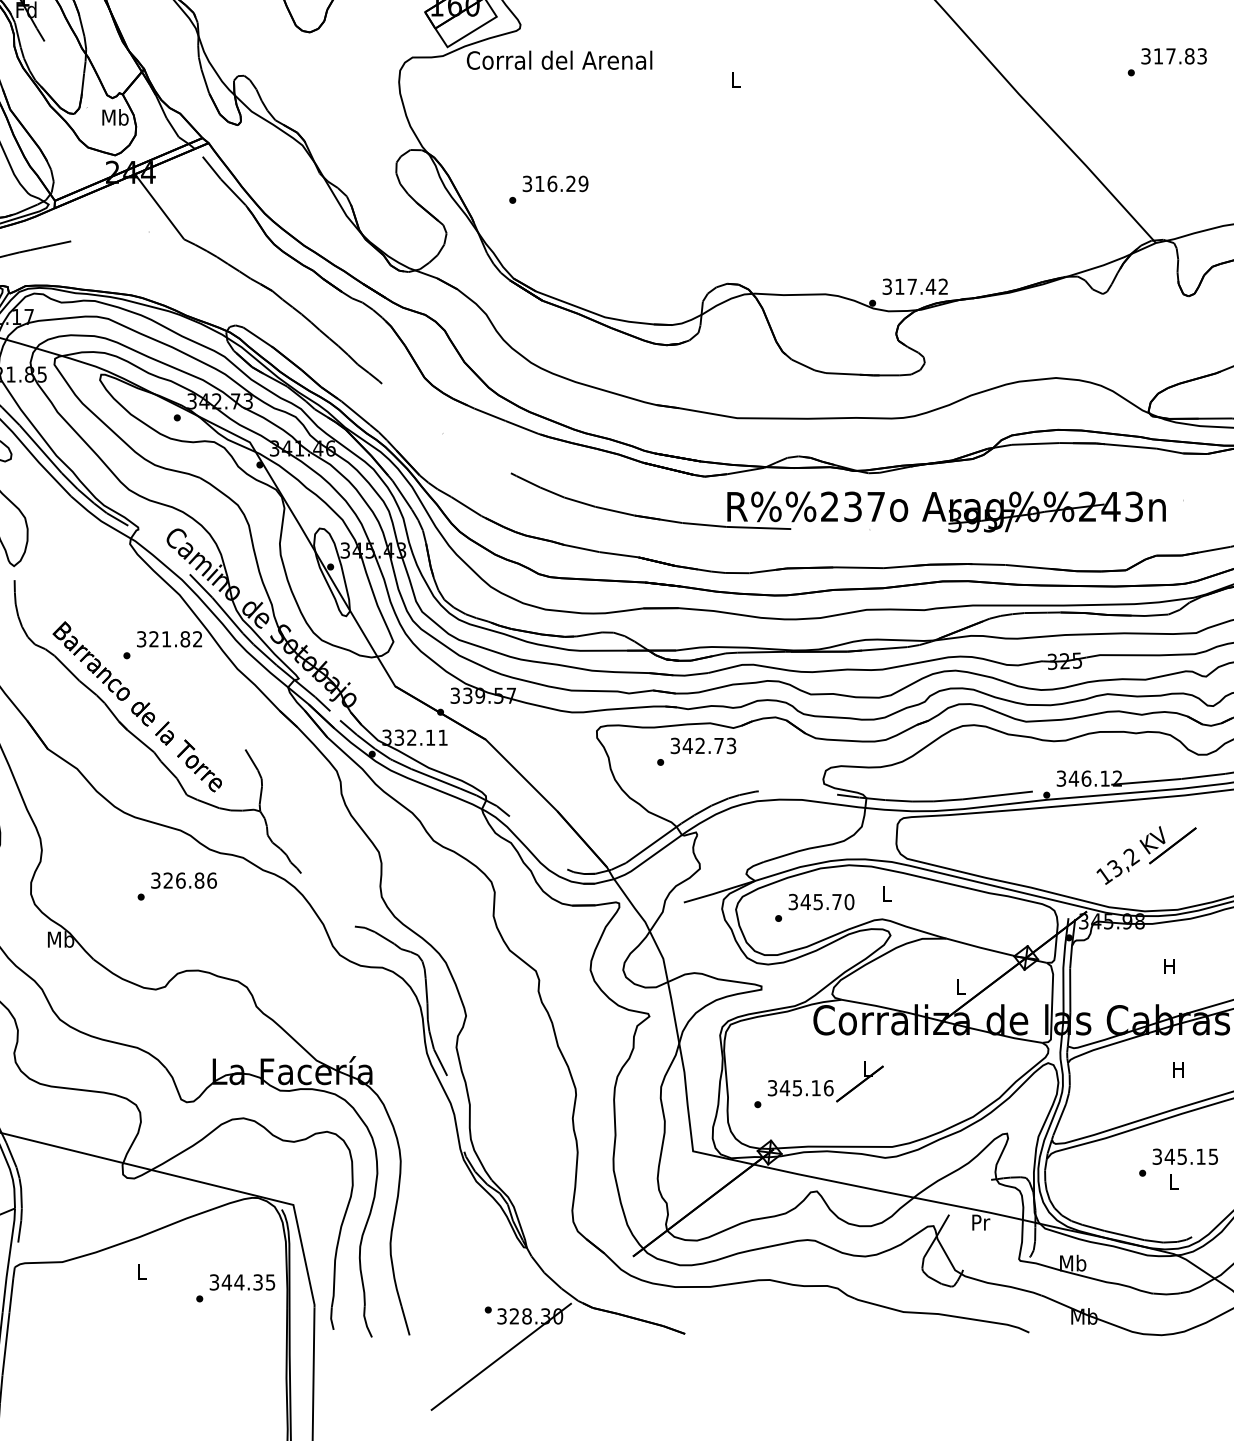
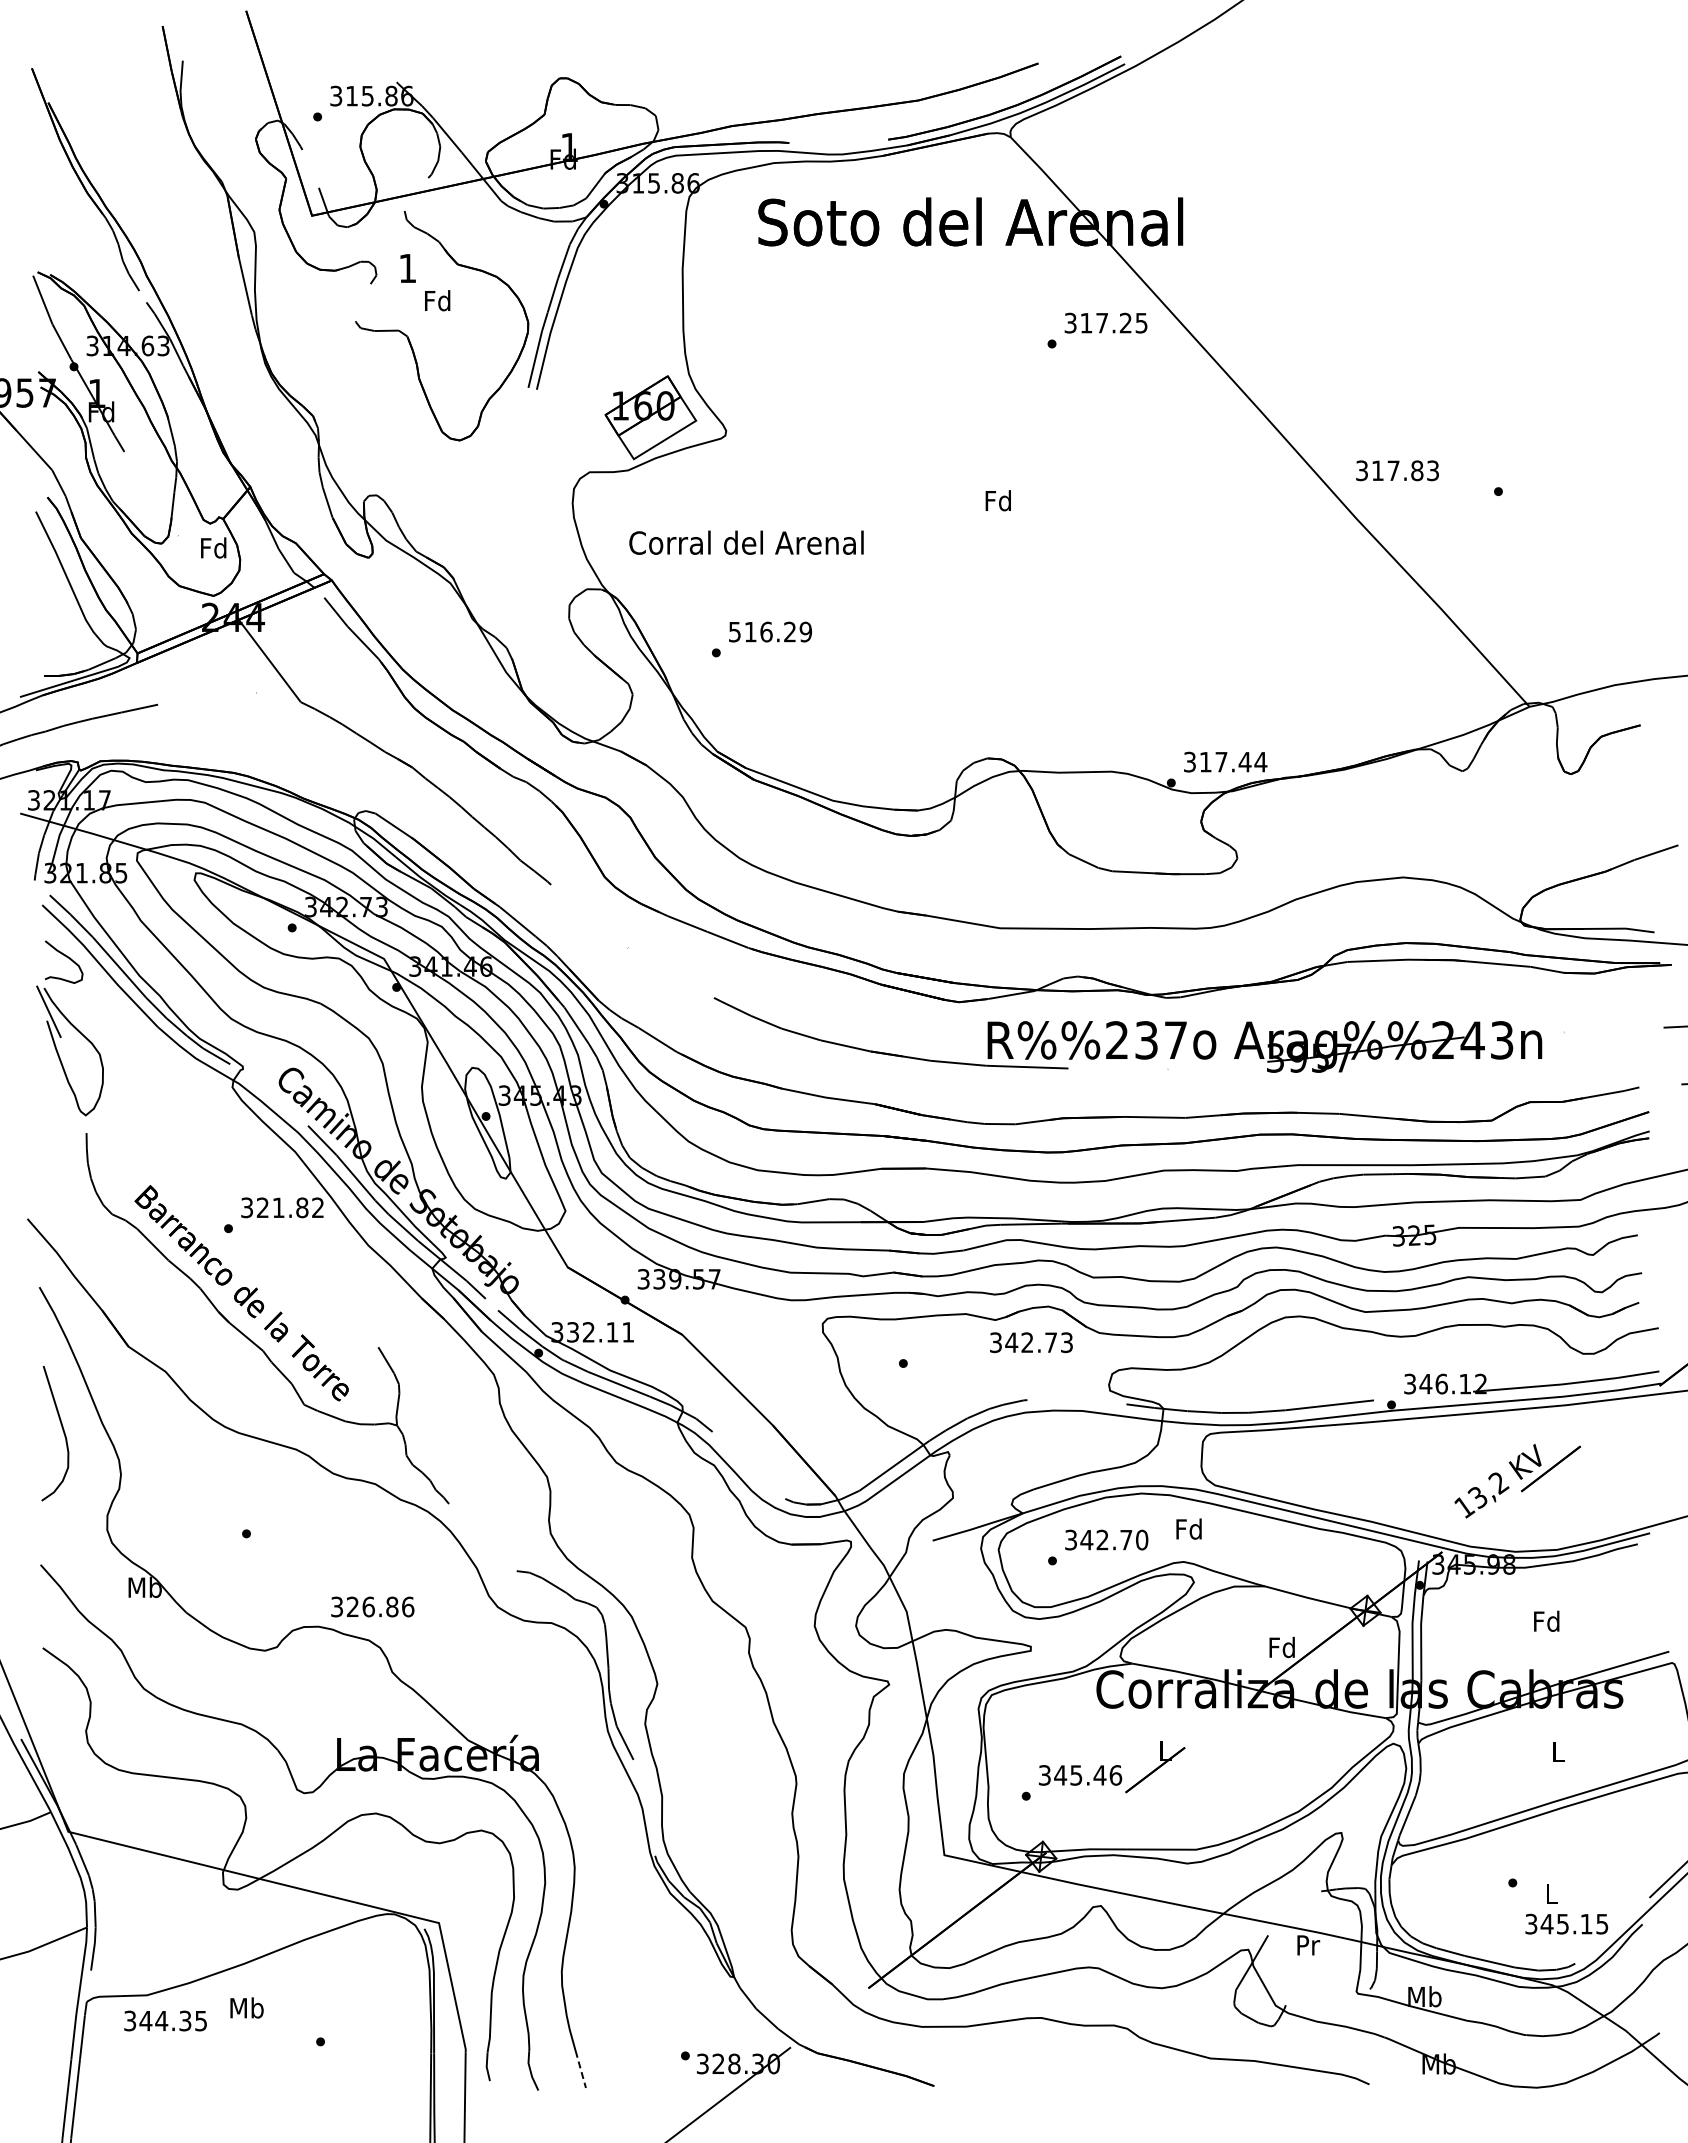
text: (1174, 56) -> (1397, 470), moved
text: (559, 60) -> (746, 542), moved
text: (735, 79) -> (997, 500), L -> Fd
text: (115, 117) -> (213, 547), Mb -> Fd
text: (527, 183) -> (734, 631), 316.29 -> 516.29
text: (943, 286) -> (1260, 761), 317.42 -> 317.44
text: (703, 745) -> (1031, 1342), moved
text: (183, 880) -> (372, 1606), moved
text: (886, 892) -> (1188, 1528), L -> Fd
text: (818, 901) -> (1102, 1539), 345.70 -> 342.70
text: (1169, 965) -> (1546, 1620), H -> Fd
text: (959, 987) -> (1281, 1647), L -> Fd
text: (1178, 1069) -> (1557, 1751), H -> L
text: (815, 1088) -> (1099, 1775), 345.16 -> 345.46
text: (1185, 1156) -> (1566, 1923), moved
text: (141, 1271) -> (246, 2007), L -> Mb
text: (242, 1282) -> (165, 2020), moved
line: (405, 1320) -> (580, 2069), solid -> dashed

